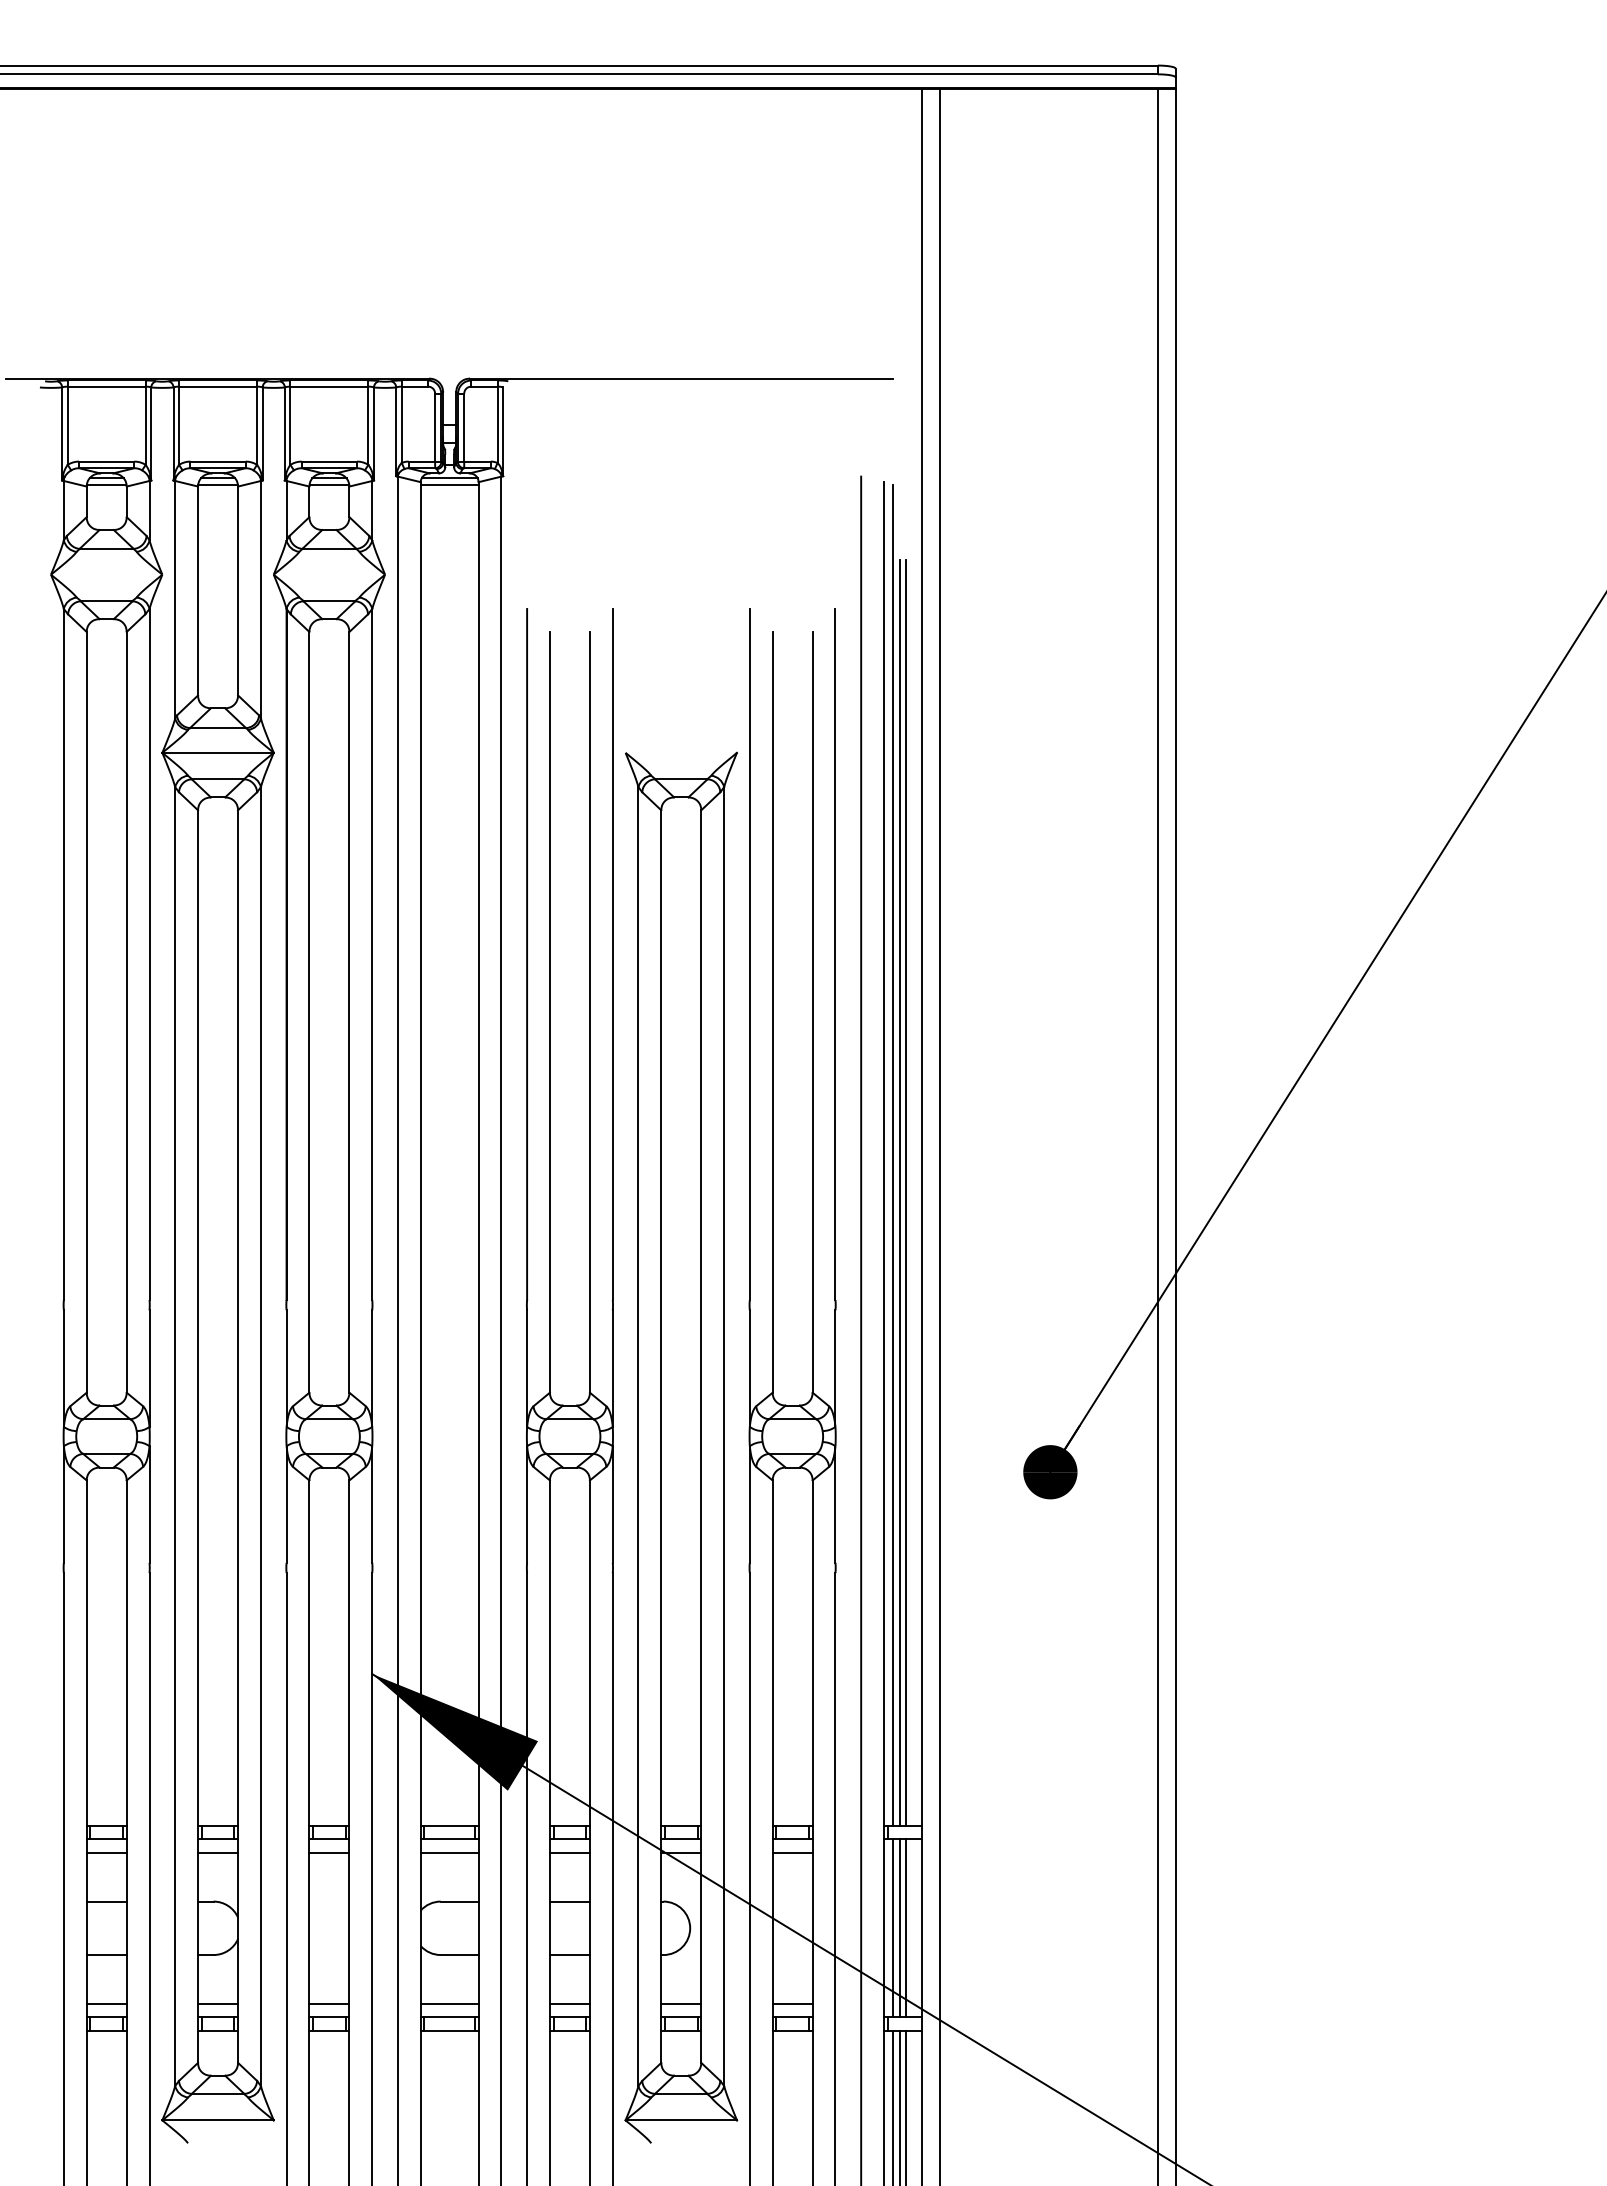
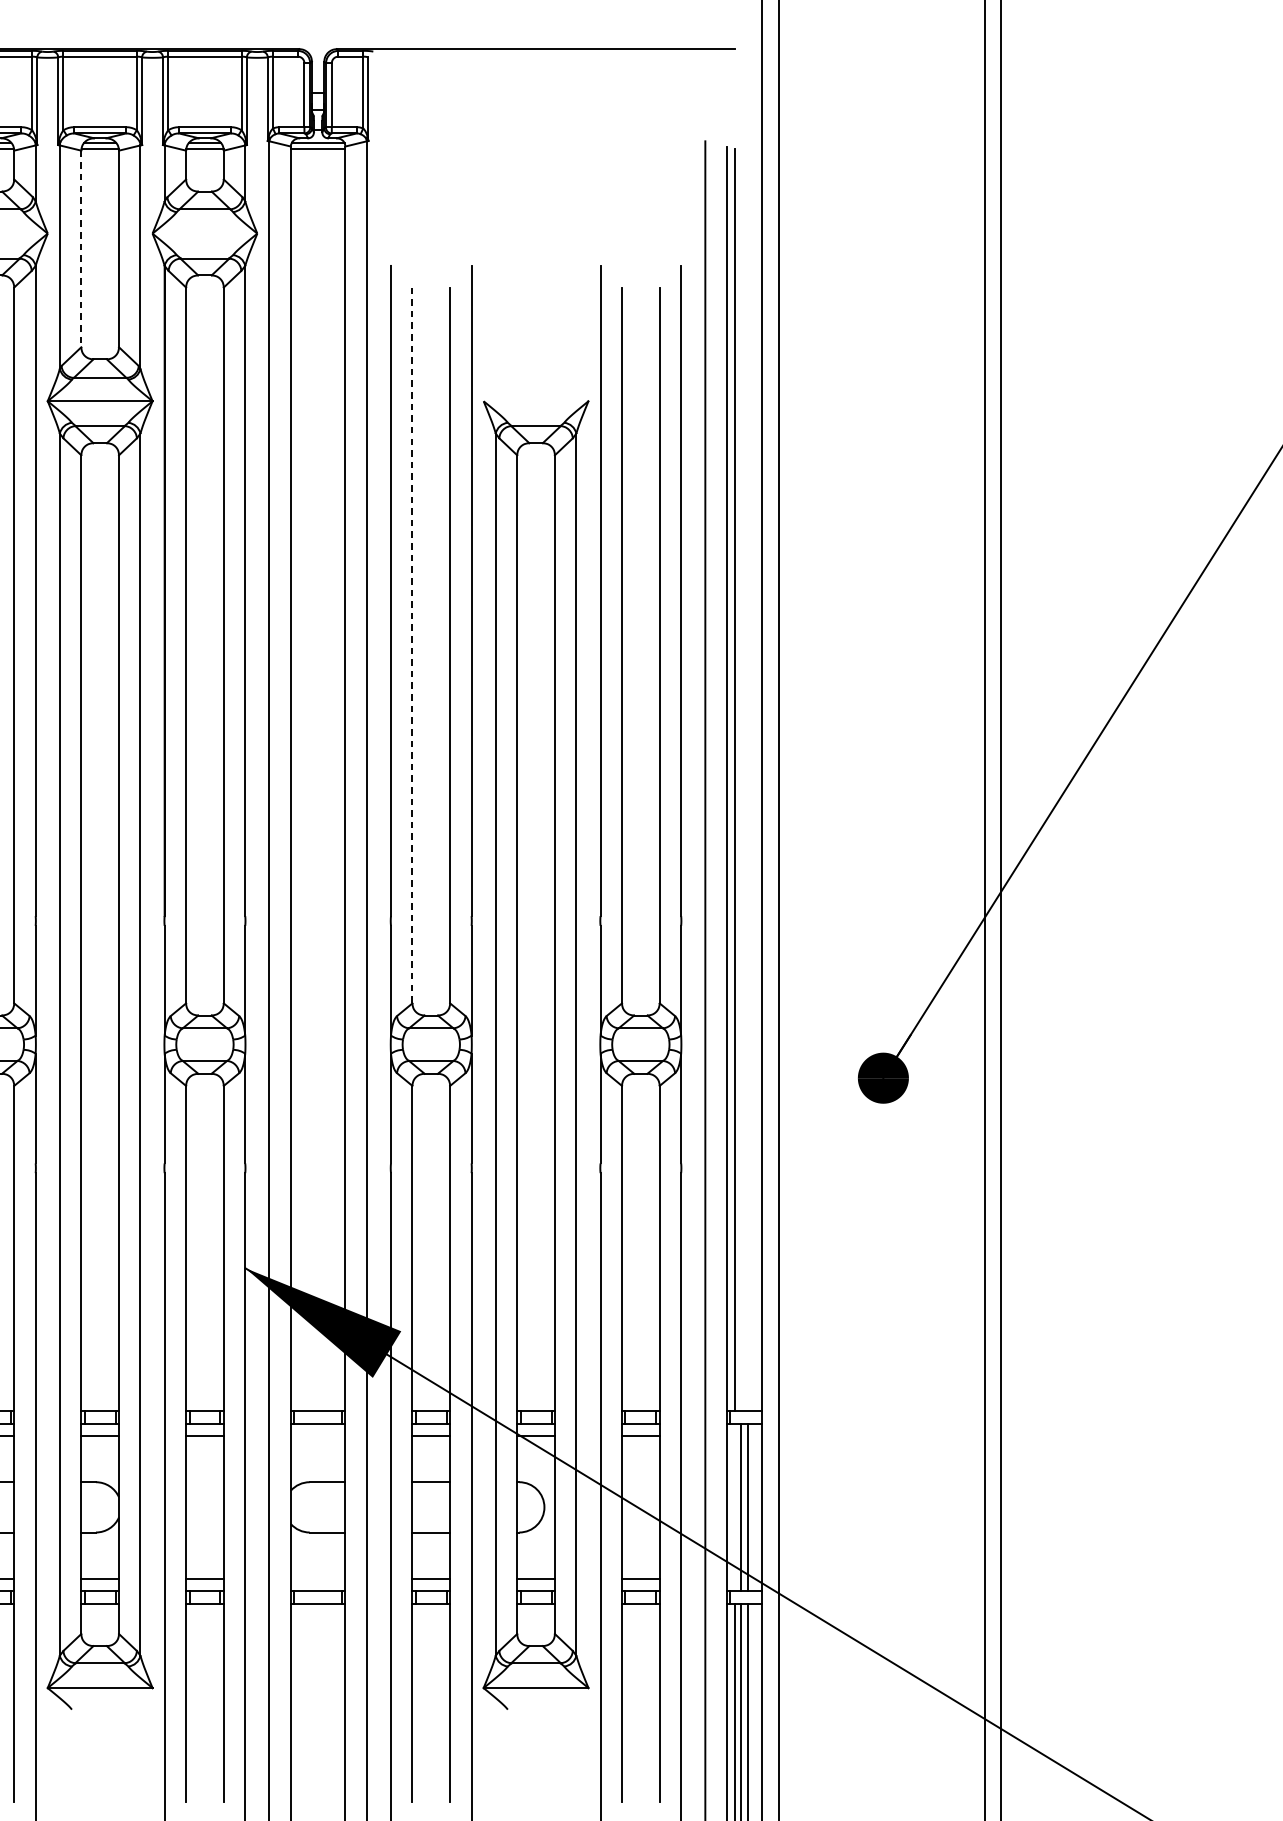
line: (198, 591) -> (81, 249), solid -> dashed
line: (549, 1012) -> (412, 645), solid -> dashed
line: (899, 1192) -> (741, 814), removed
line: (906, 1192) -> (747, 814), removed
line: (449, 1852) -> (317, 1436), removed
line: (892, 1928) -> (734, 1507), removed
line: (449, 2004) -> (317, 1579), removed

